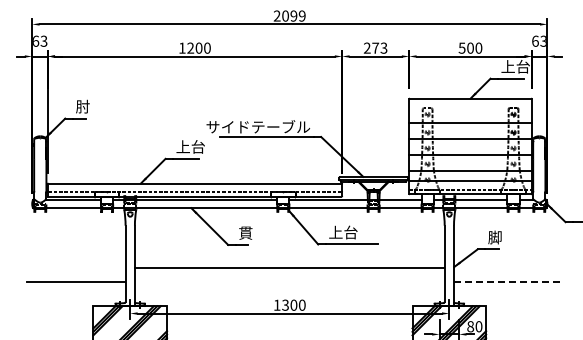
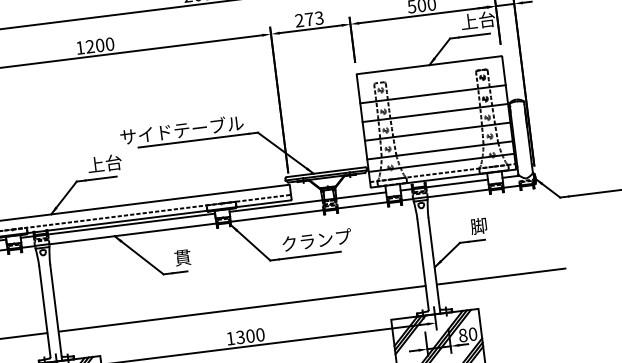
text: (358, 232) -> (316, 240), 上台 -> クランプ
line: (289, 267) -> (241, 308), moved
line: (508, 281) -> (501, 276), dashed -> solid

